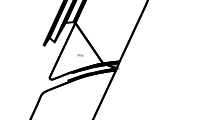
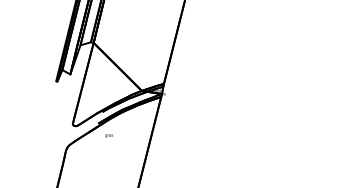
text: (80, 55) -> (108, 135), moved

